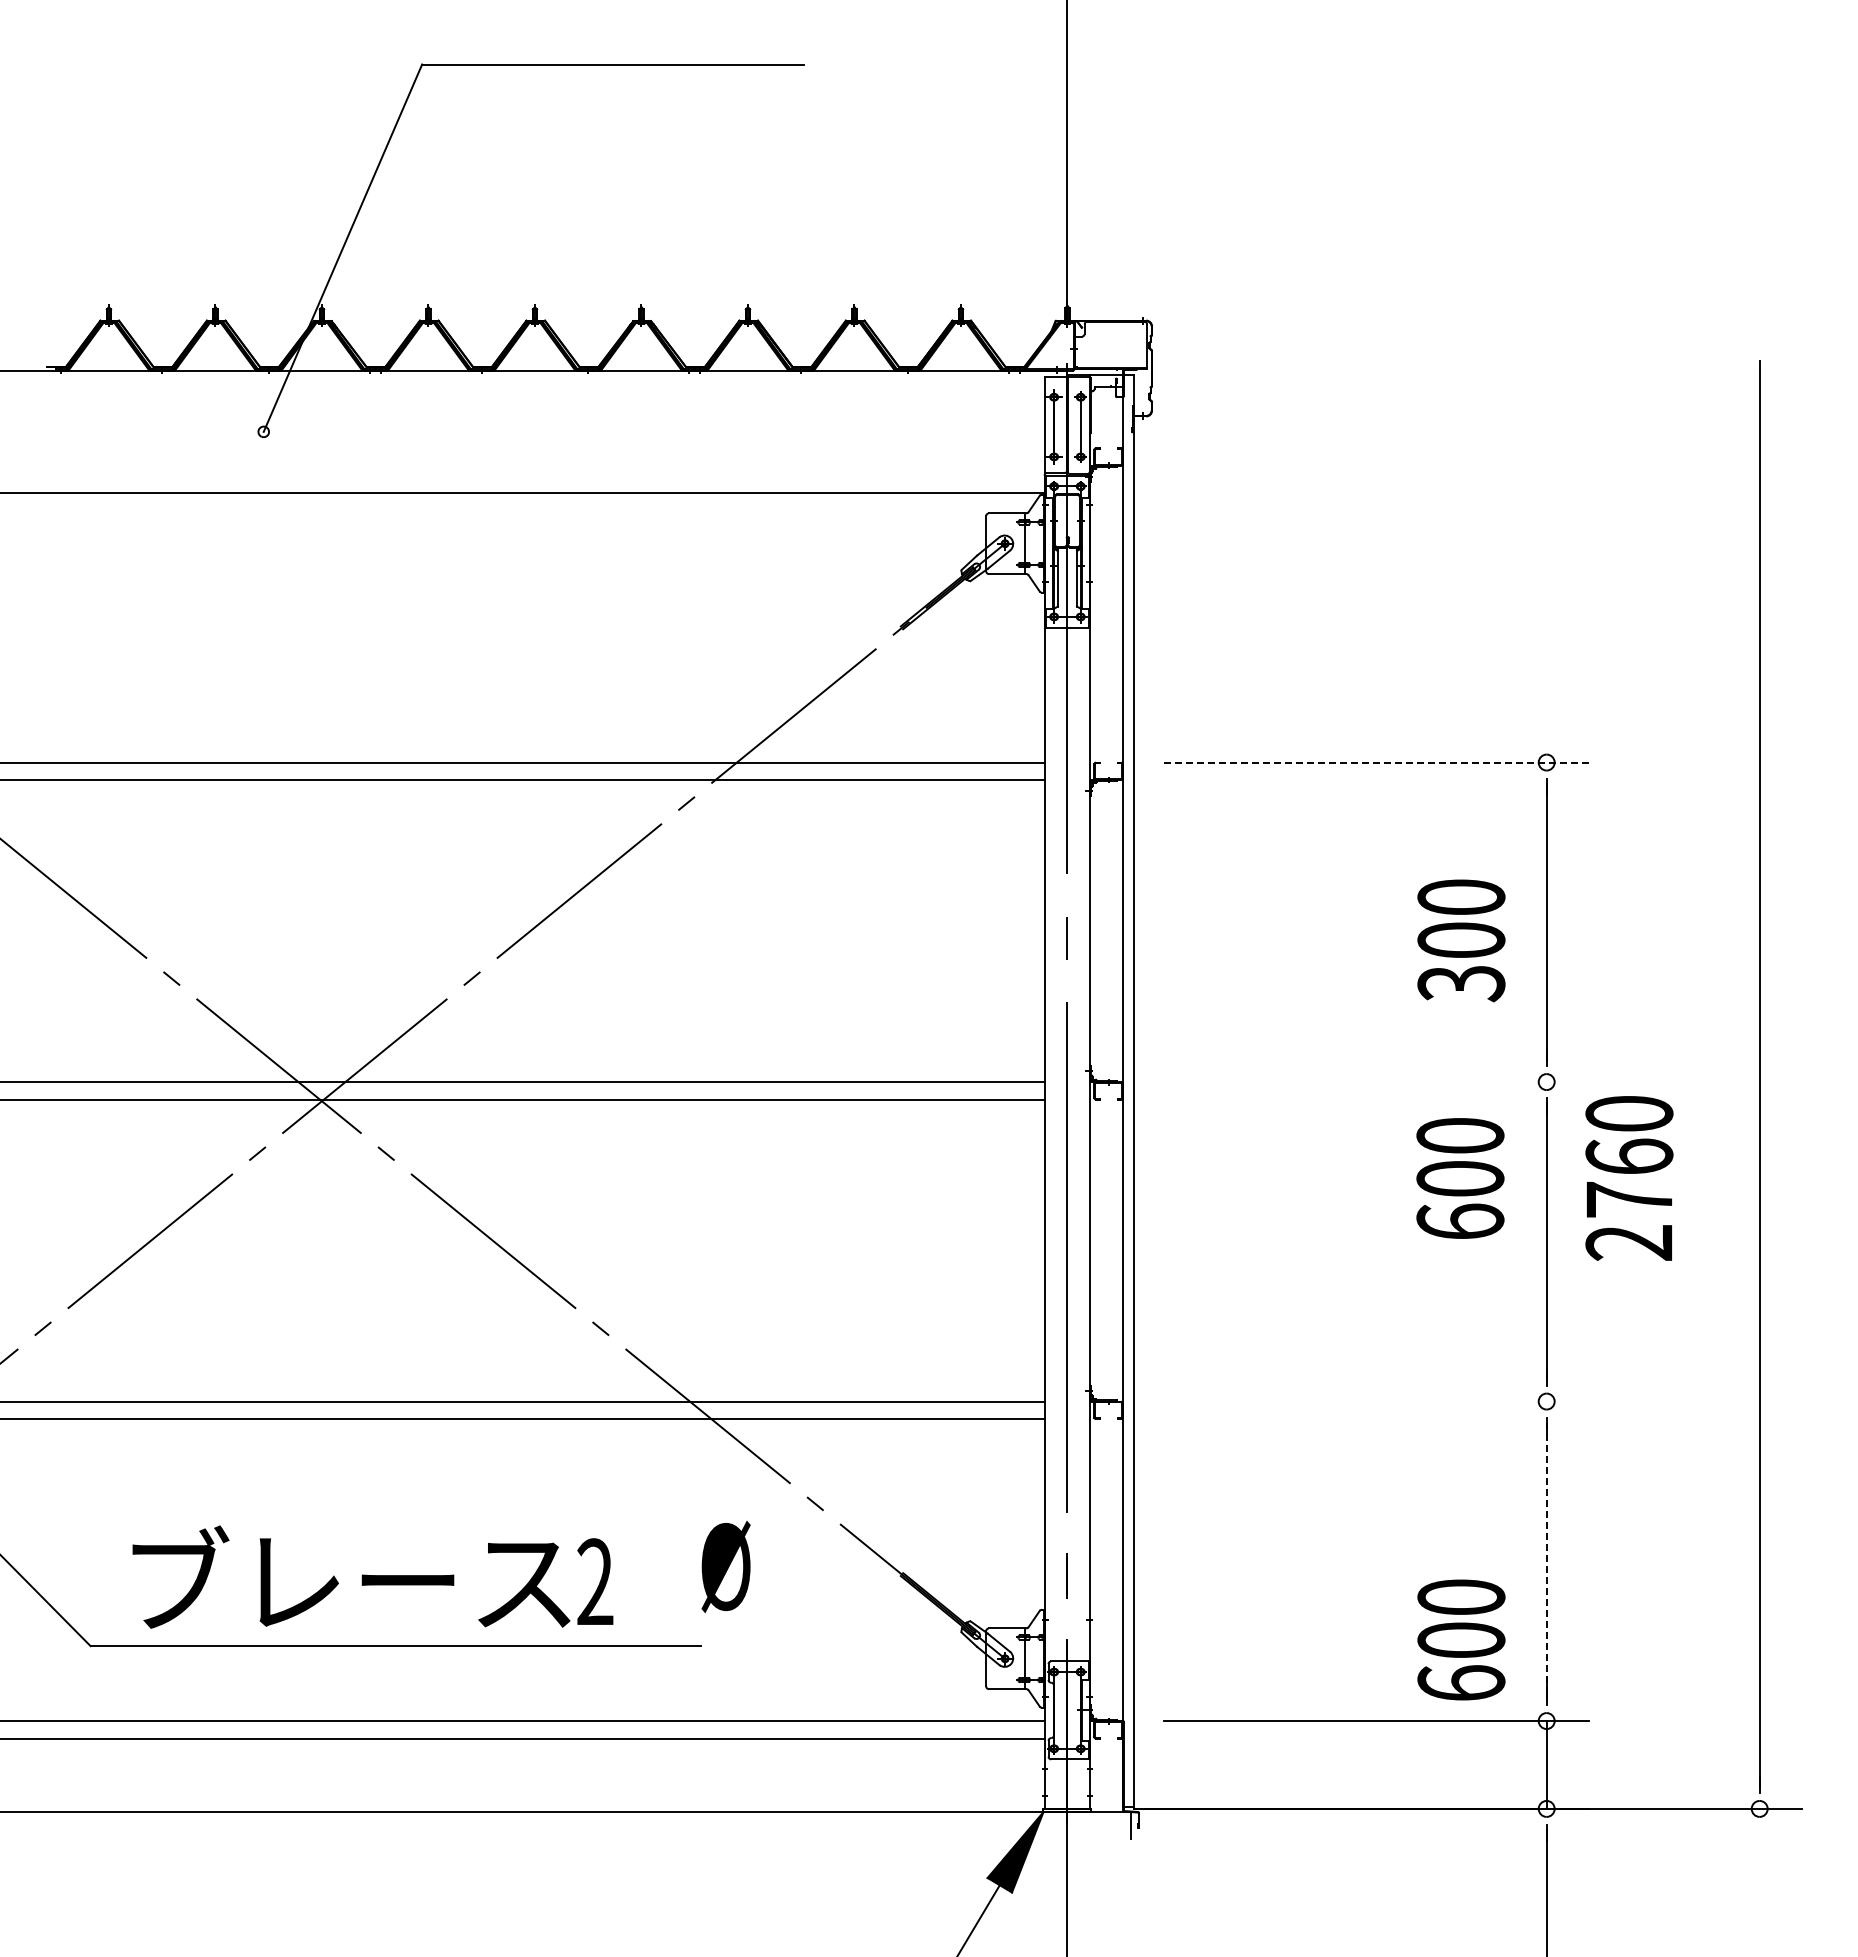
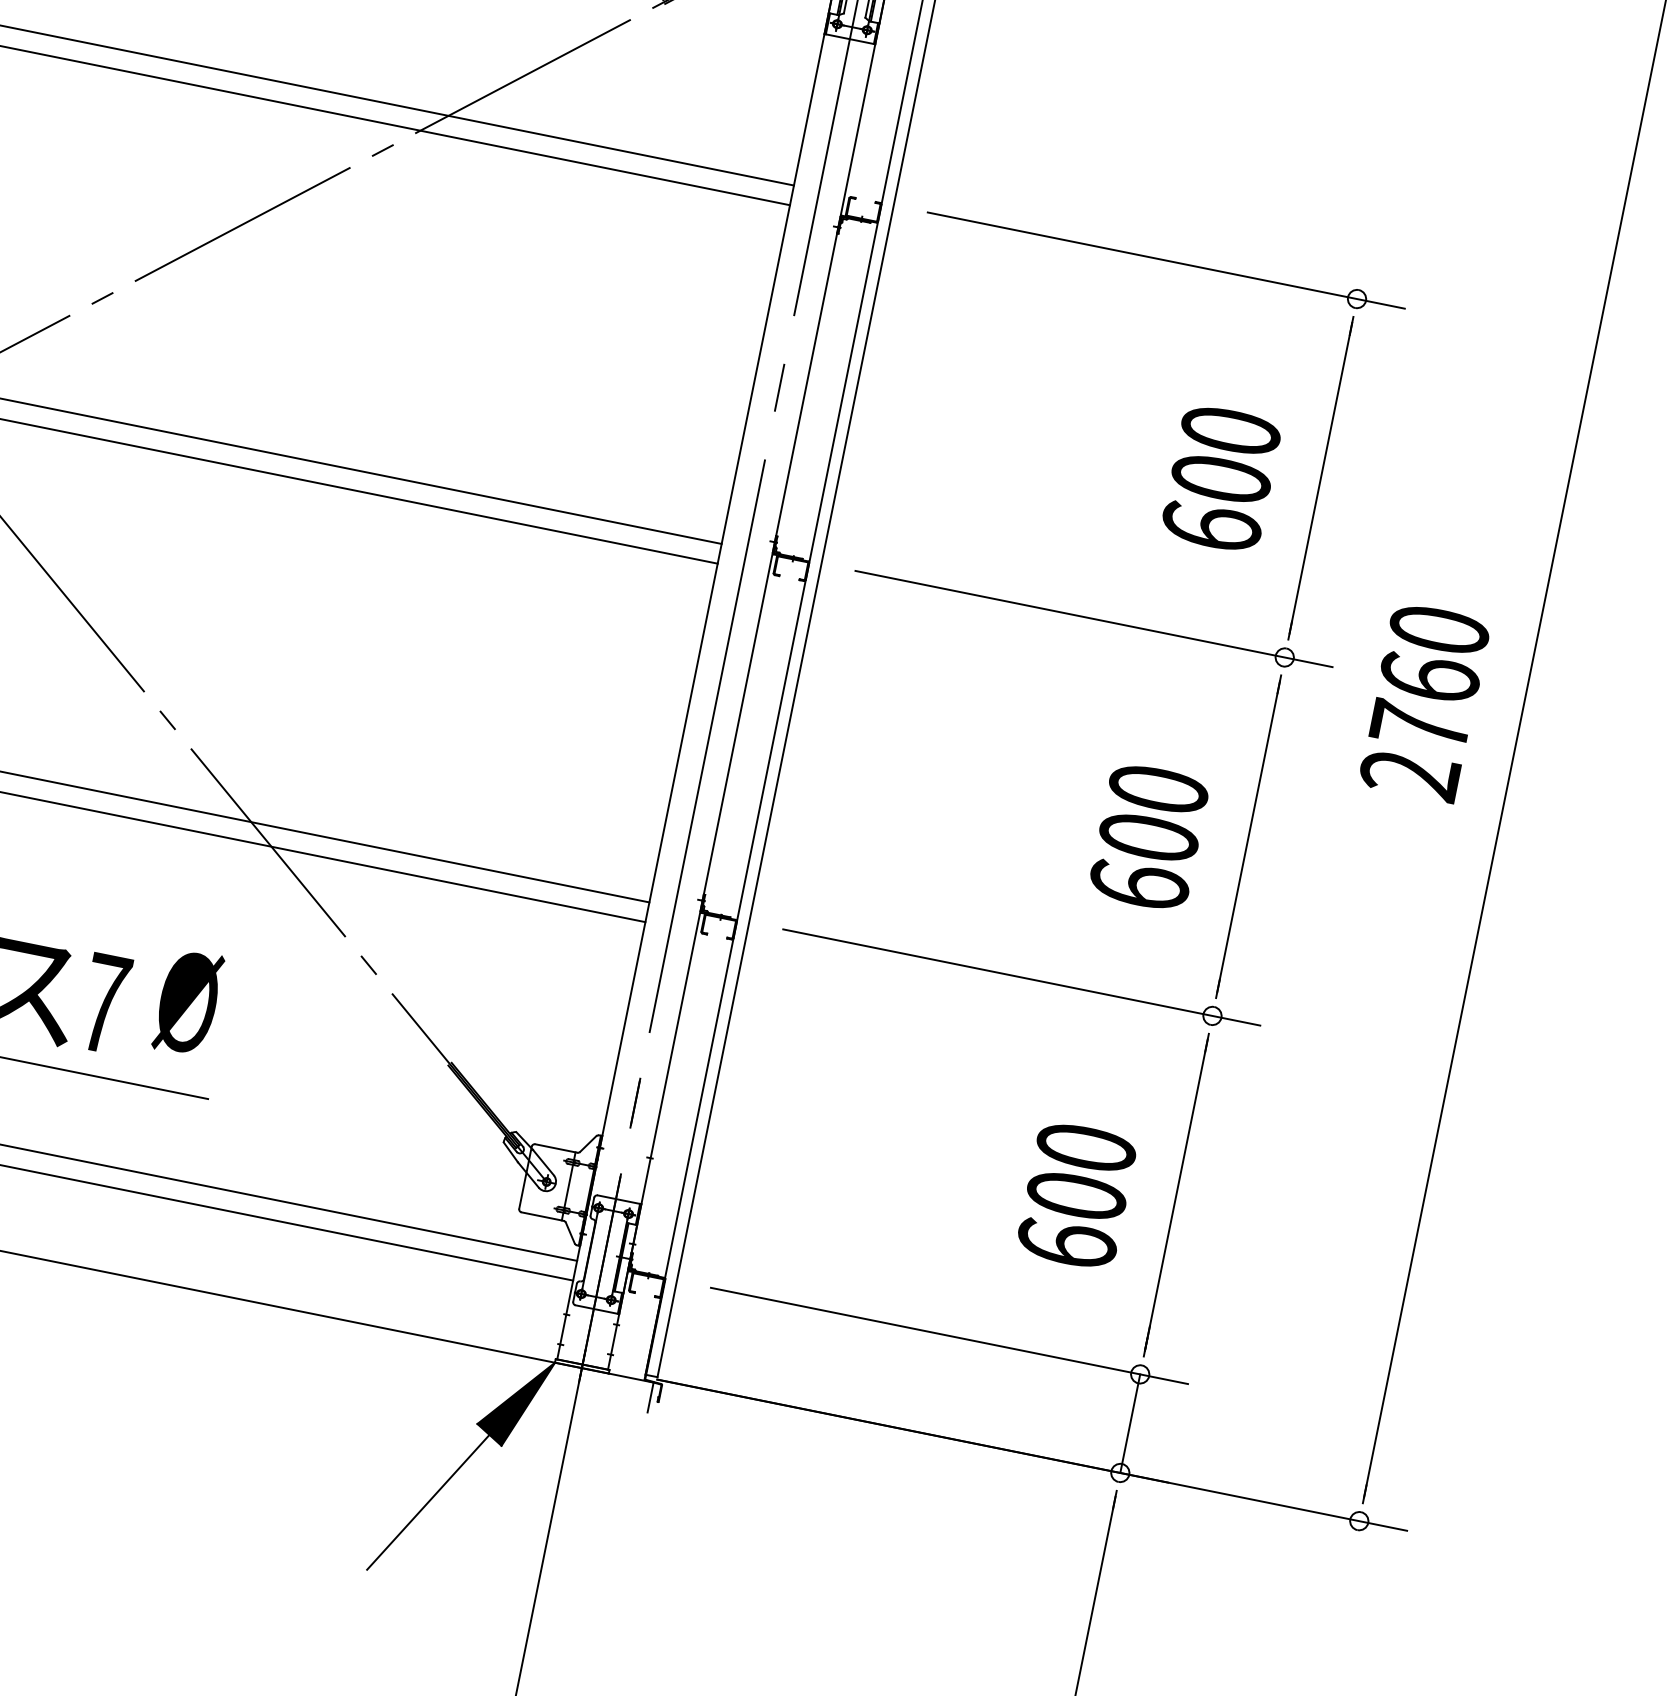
line: (1376, 762) -> (1166, 260), dashed -> solid
text: (1461, 983) -> (1211, 527), 300 -> 600
line: (1376, 1082) -> (1093, 619), added
text: (1460, 1178) -> (1149, 837), moved
text: (1629, 1178) -> (1424, 702), moved
line: (1376, 1401) -> (1021, 977), added
line: (1546, 1561) -> (1176, 1195), dashed -> solid
text: (725, 1566) -> (187, 1001), moved
text: (595, 1581) -> (104, 1002), 2 -> 7
text: (1461, 1639) -> (1076, 1195), moved

